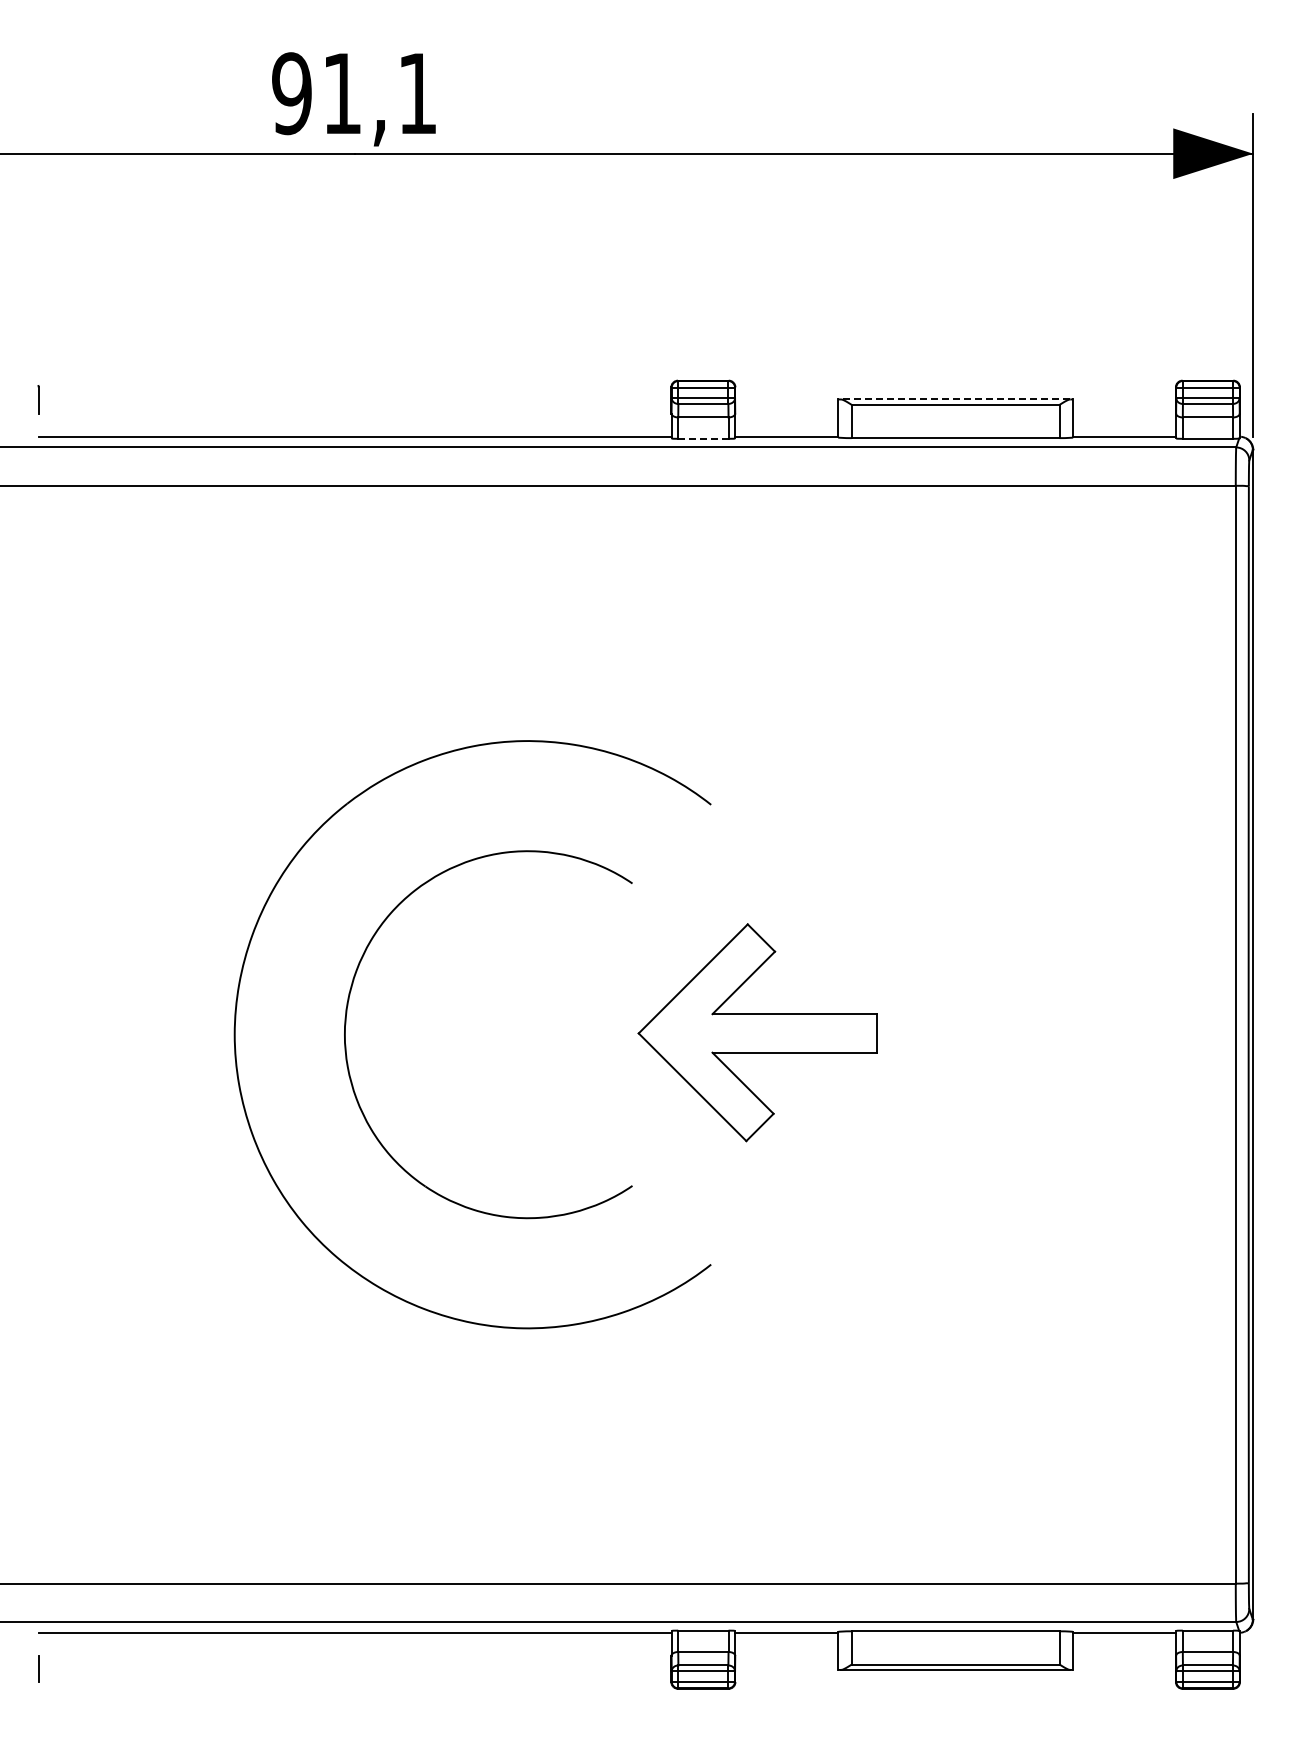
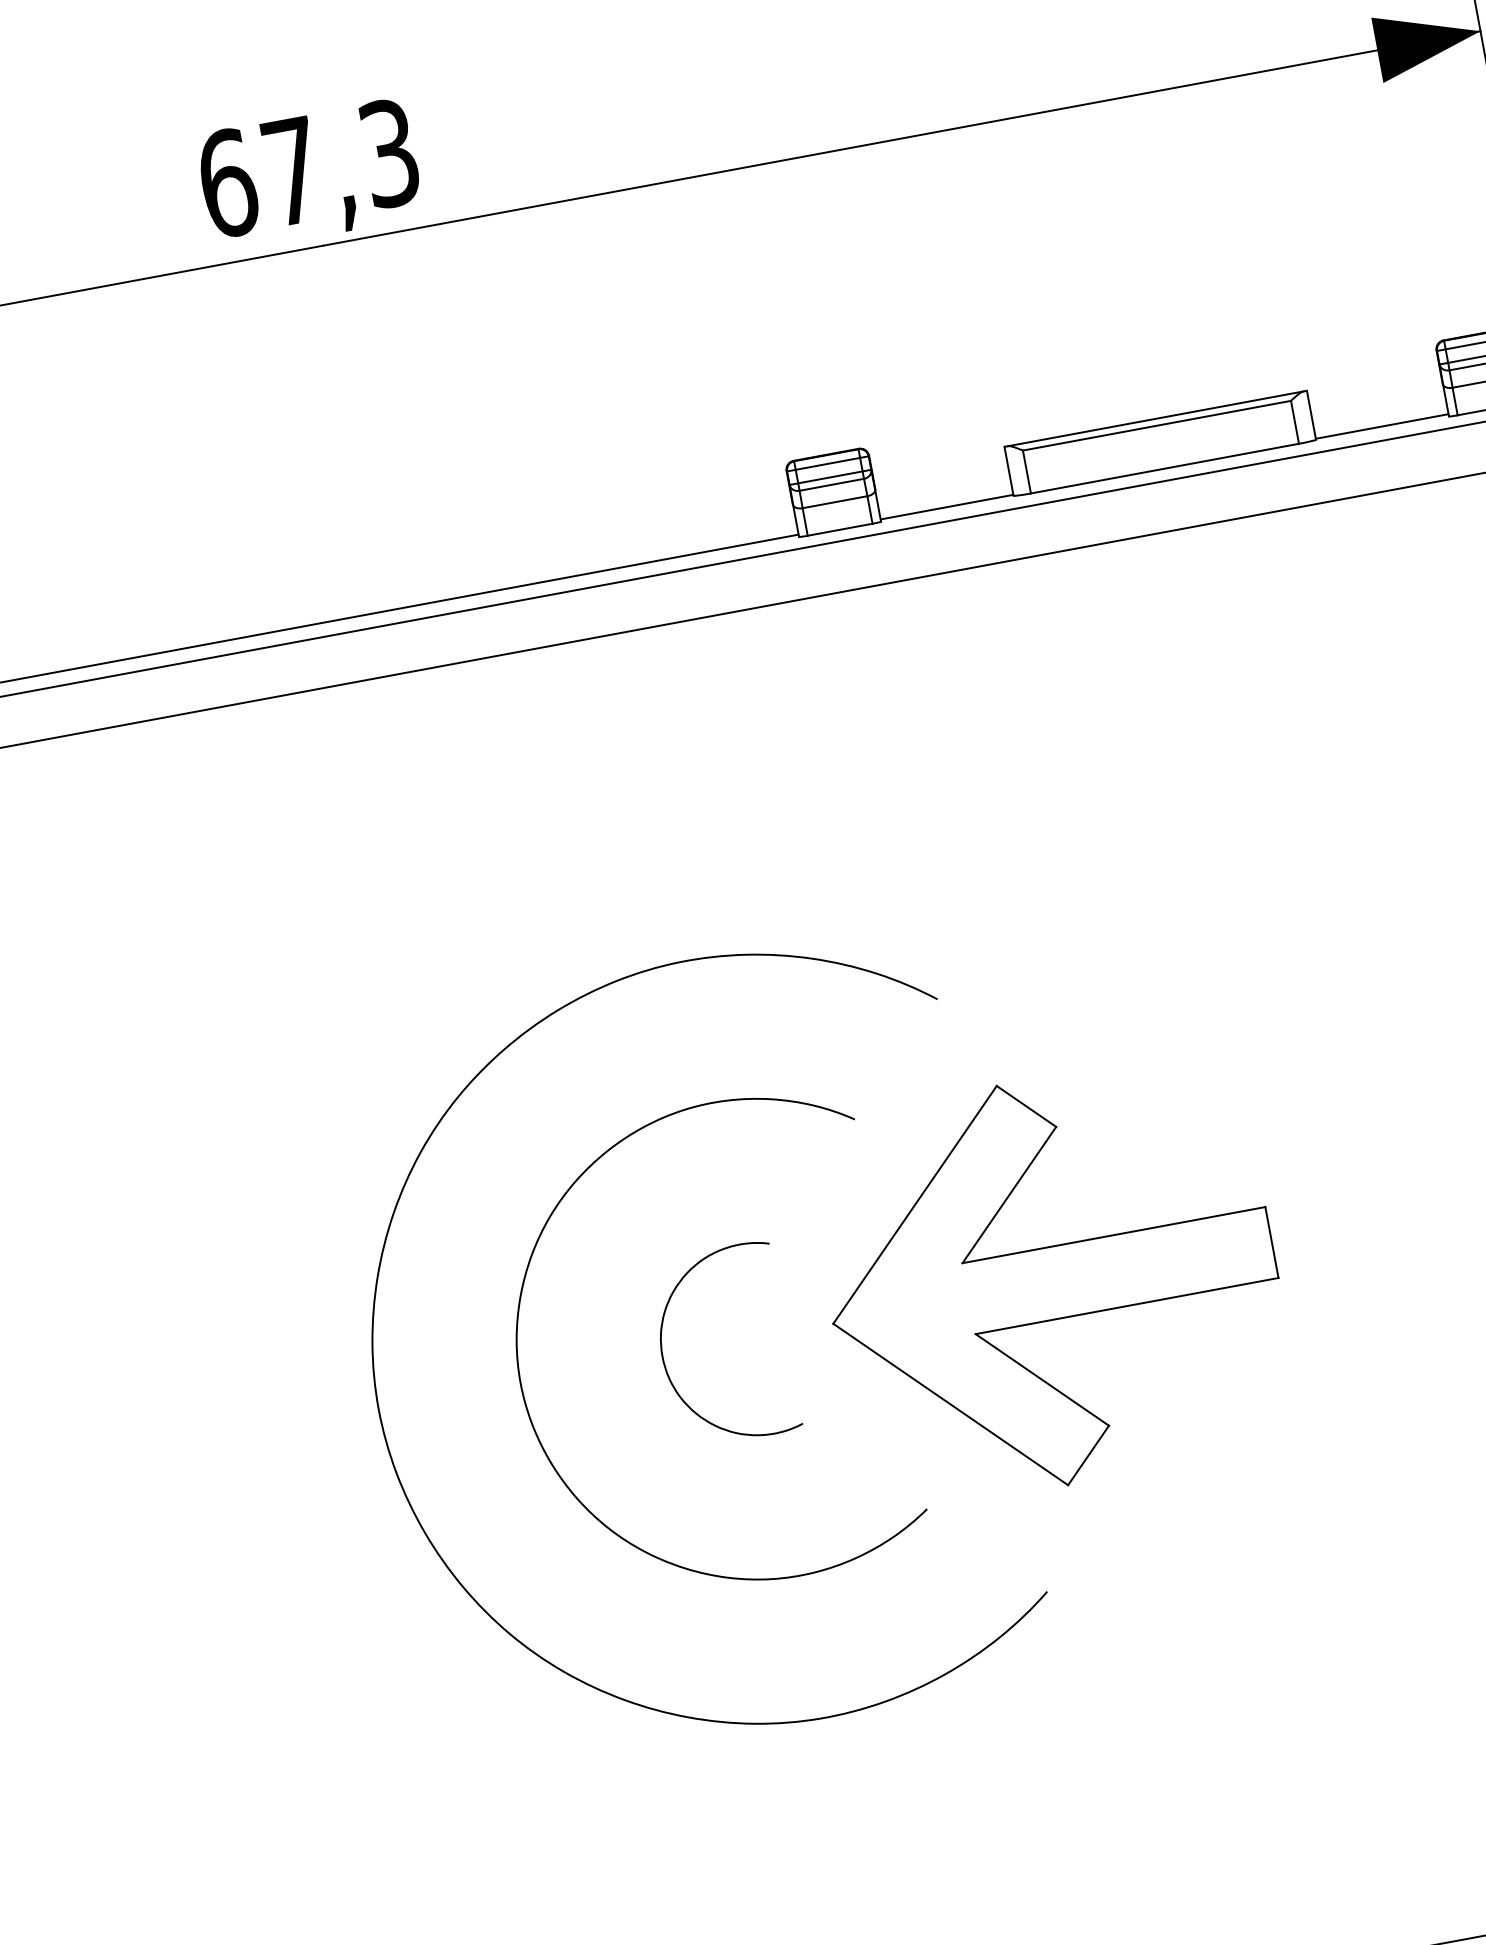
text: (354, 93) -> (308, 168), 91,1 -> 67,3
line: (955, 399) -> (1155, 418), dashed -> solid
line: (703, 438) -> (840, 529), dashed -> solid
part: (456, 1029) -> (663, 1349), added
part: (757, 1032) -> (1051, 1281), size x1.43

